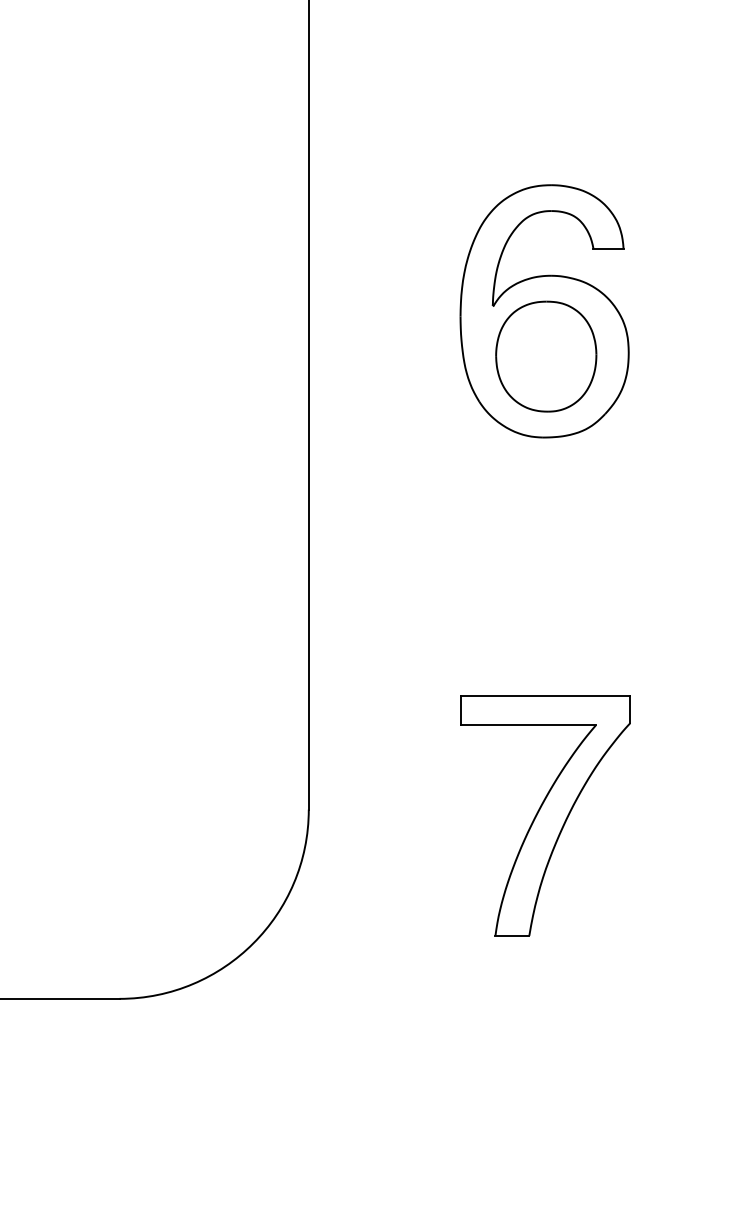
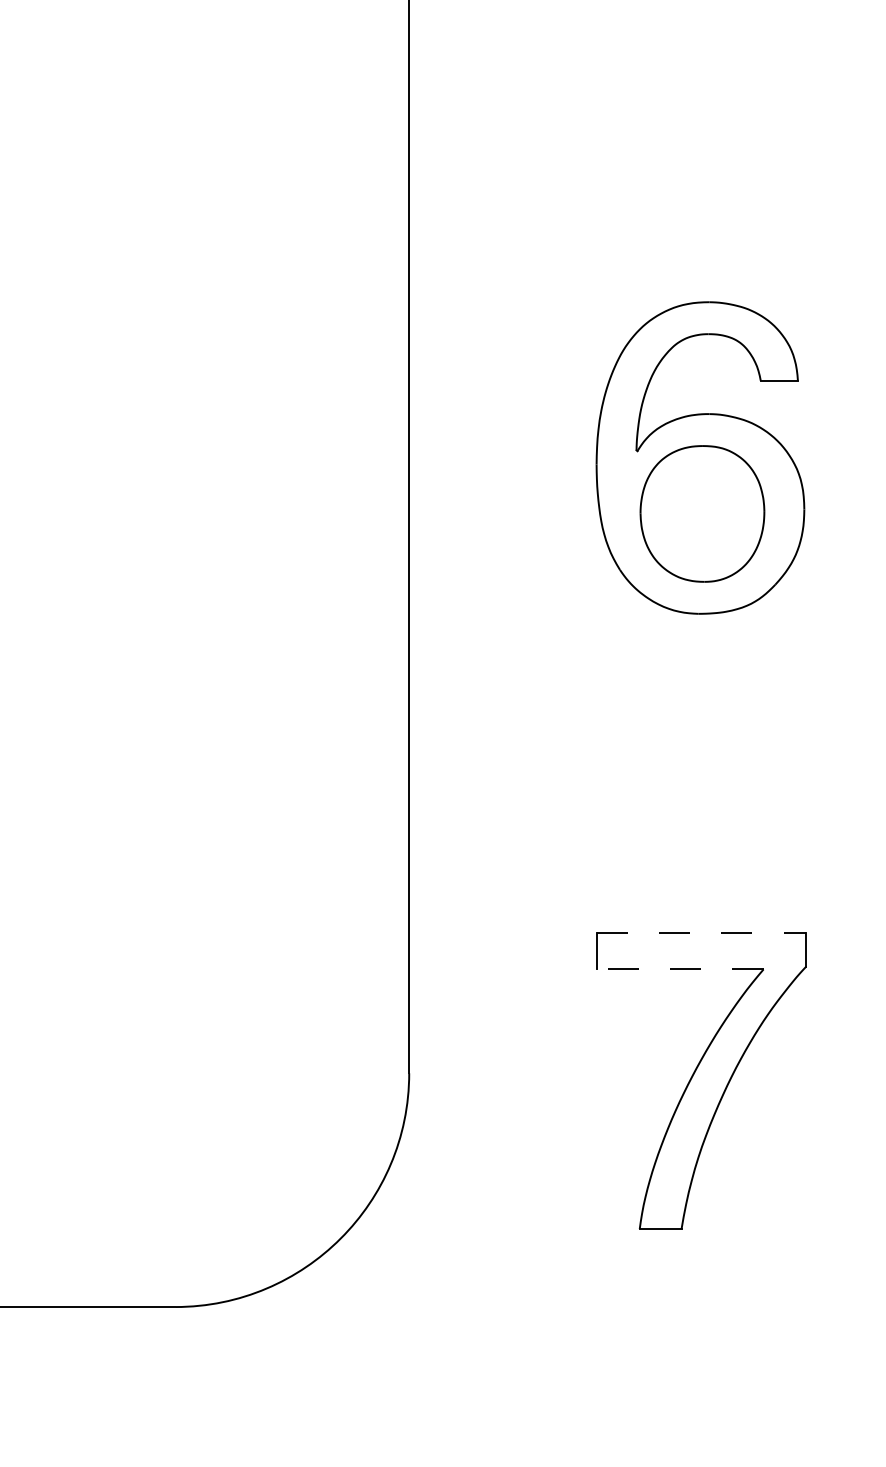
line: (545, 696) -> (701, 933), solid -> dashed
line: (528, 725) -> (680, 969), solid -> dashed

